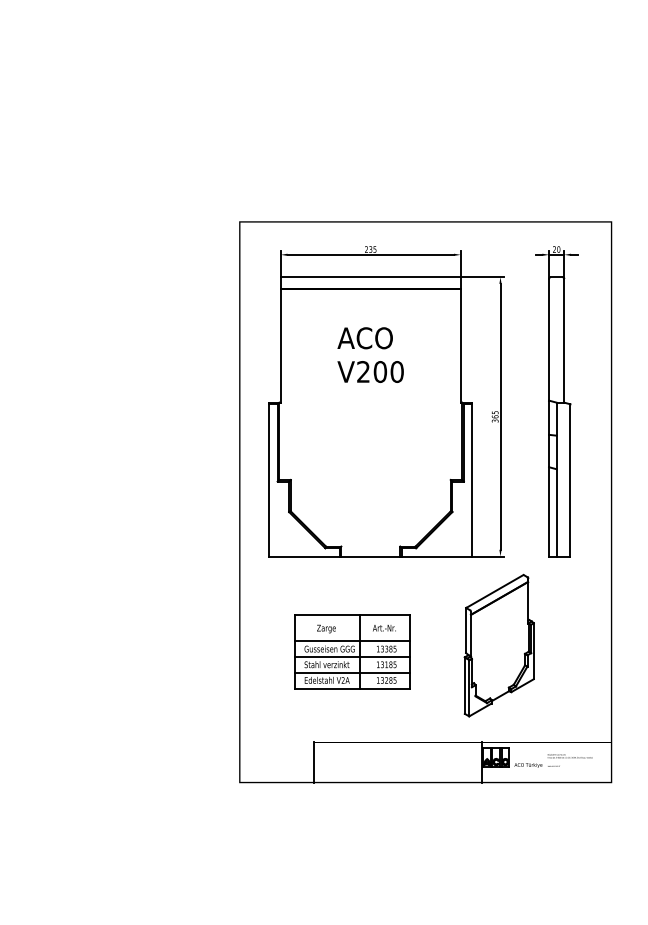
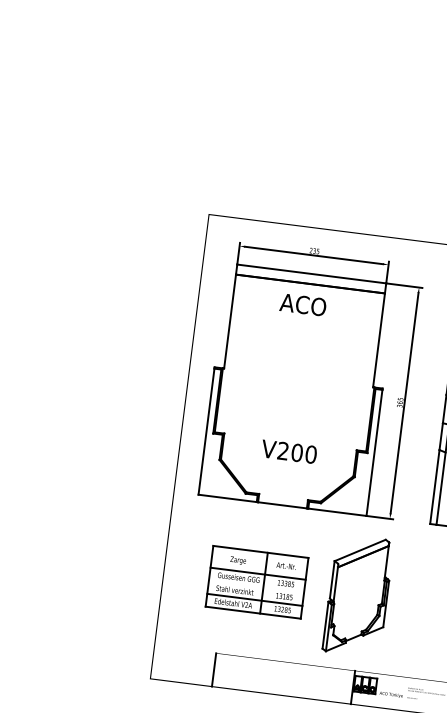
text: (364, 338) -> (302, 305), moved
text: (370, 371) -> (289, 451), moved
part: (498, 645) -> (357, 595), moved
line: (351, 657) -> (255, 586), removed

